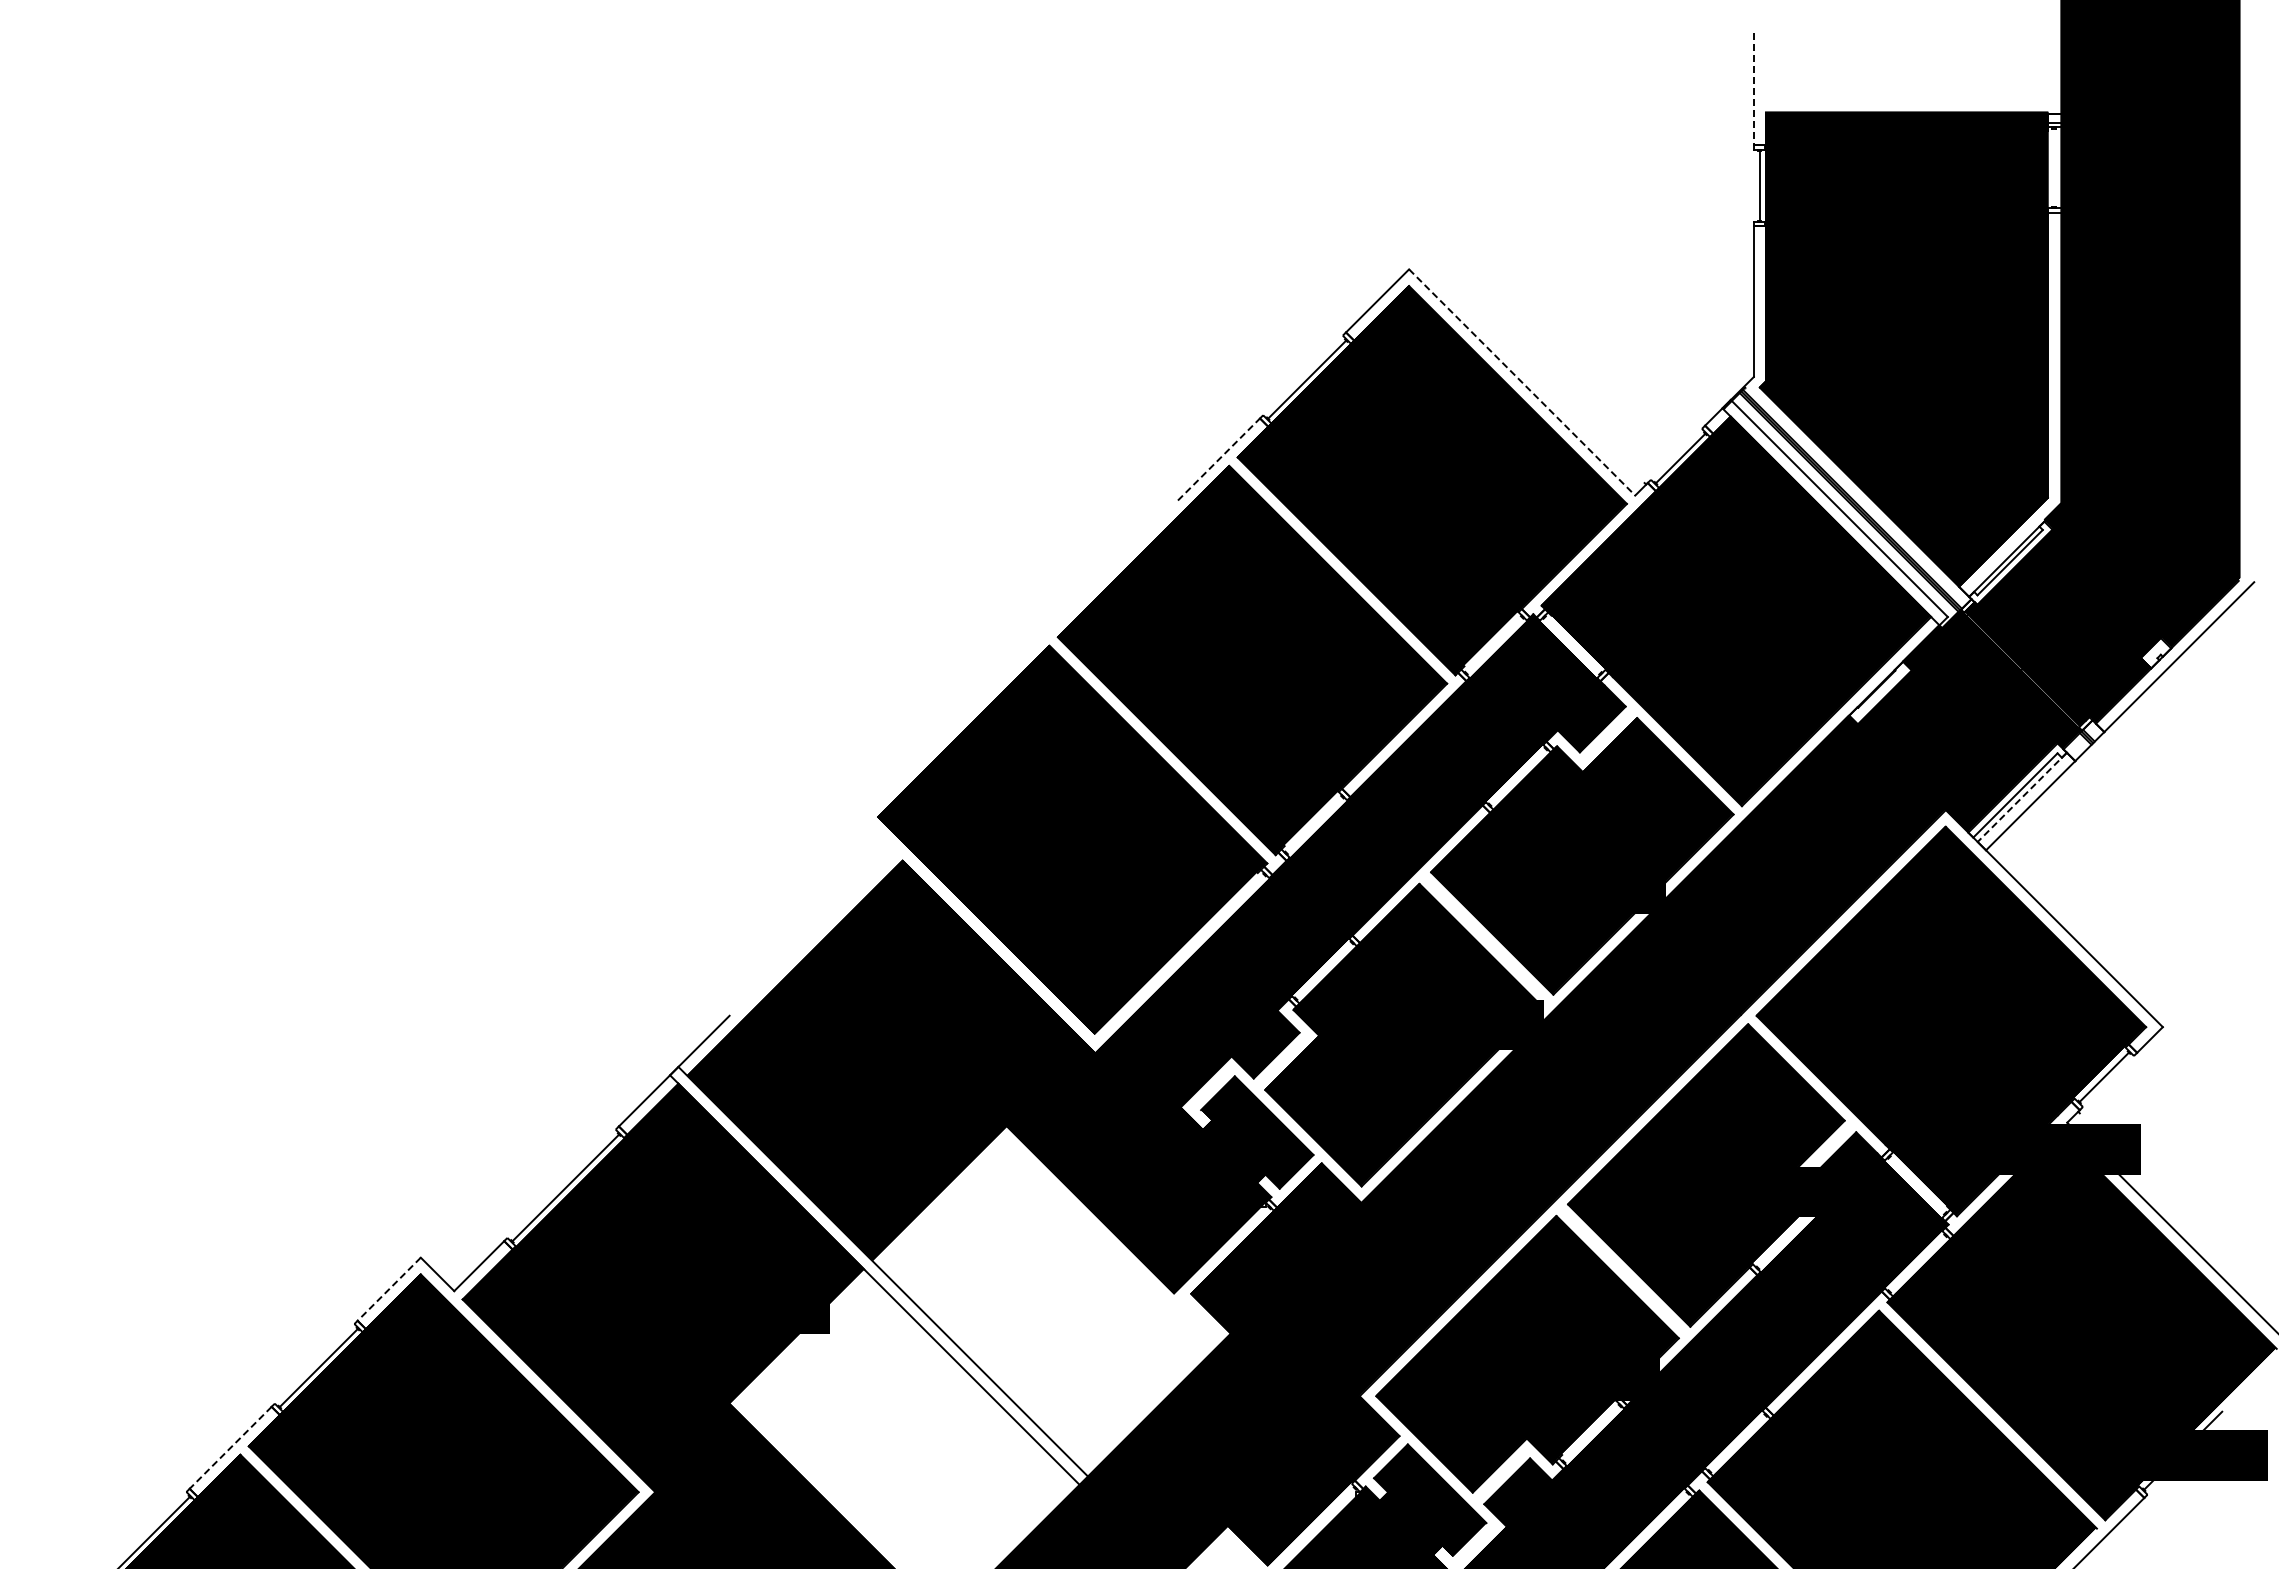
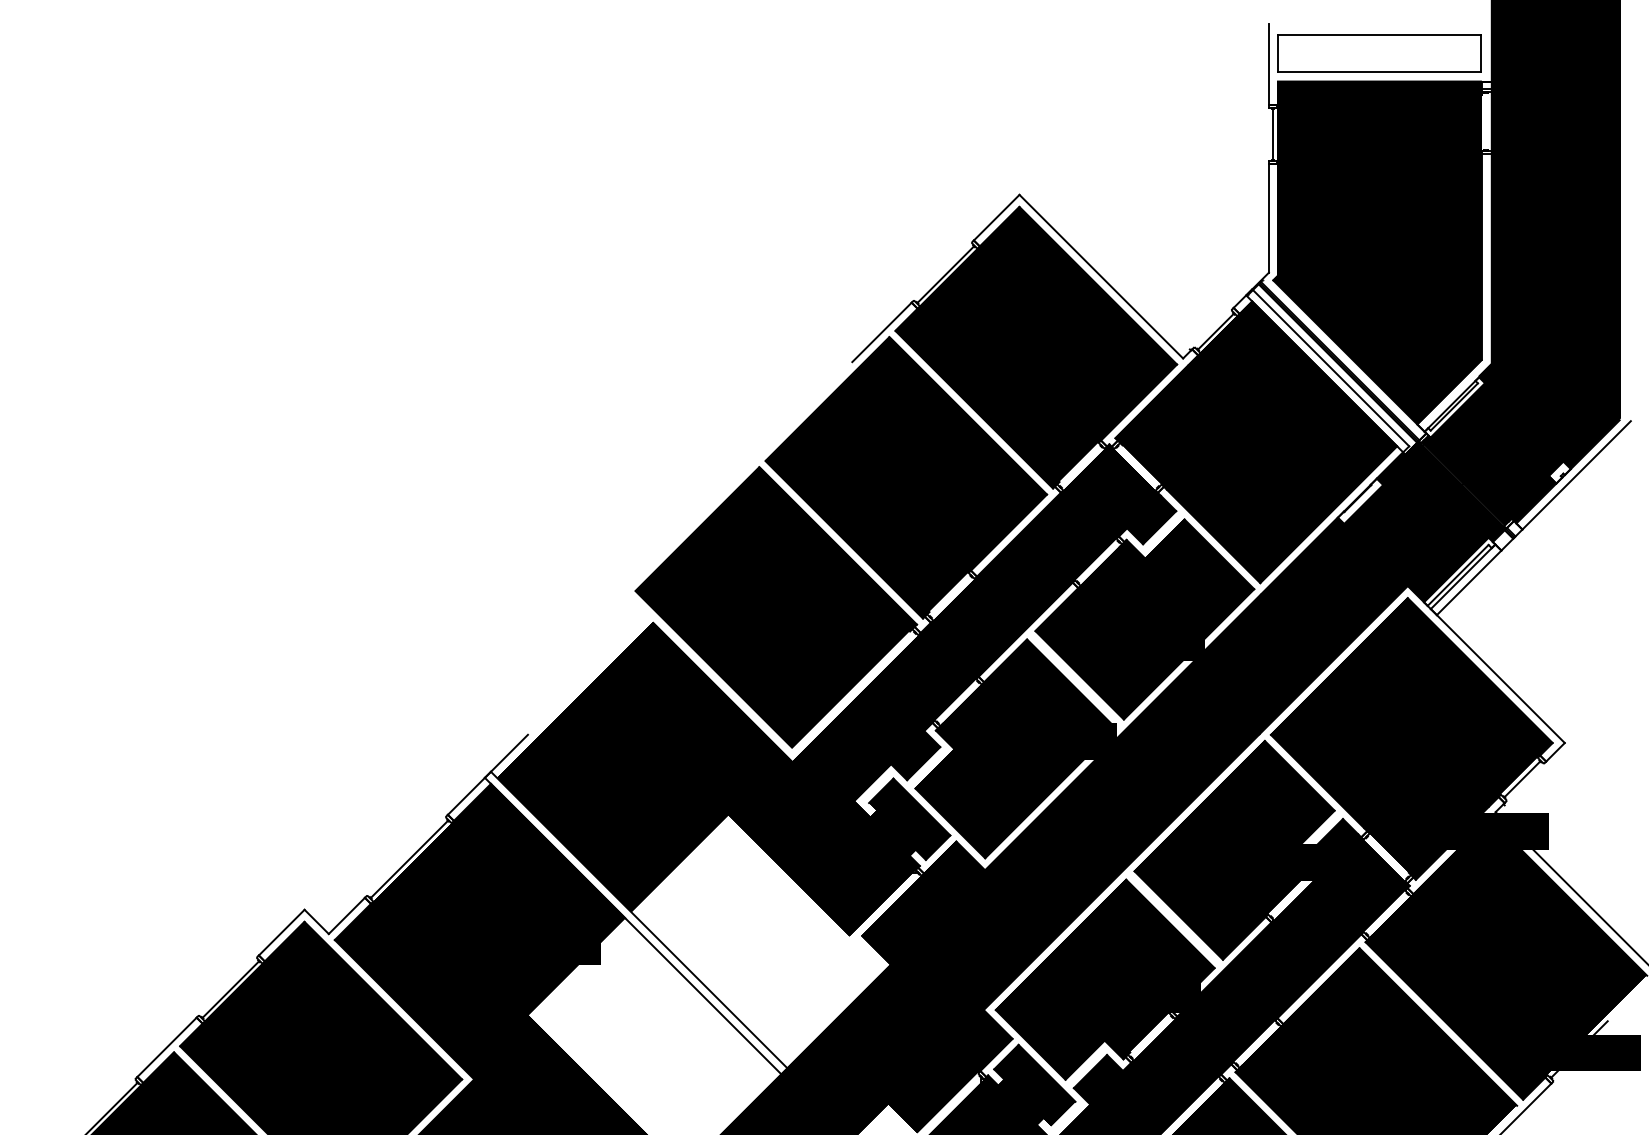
part: (1906, 73) -> (1379, 53), added
line: (1753, 89) -> (1268, 64), dashed -> solid
line: (1522, 382) -> (1101, 276), dashed -> solid
line: (1219, 459) -> (882, 332), dashed -> solid
line: (2021, 797) -> (1462, 576), dashed -> solid
line: (389, 1289) -> (281, 932), dashed -> solid
line: (230, 1447) -> (166, 1047), dashed -> solid

